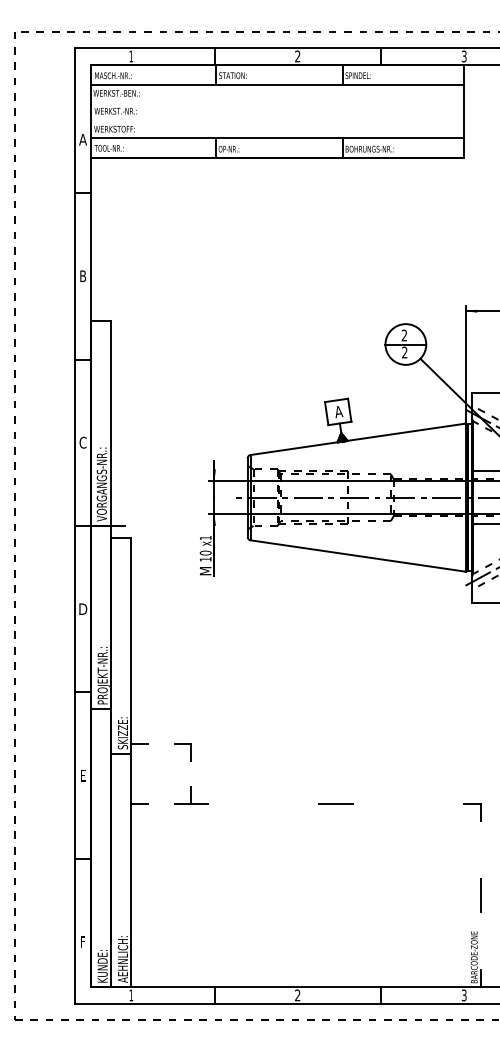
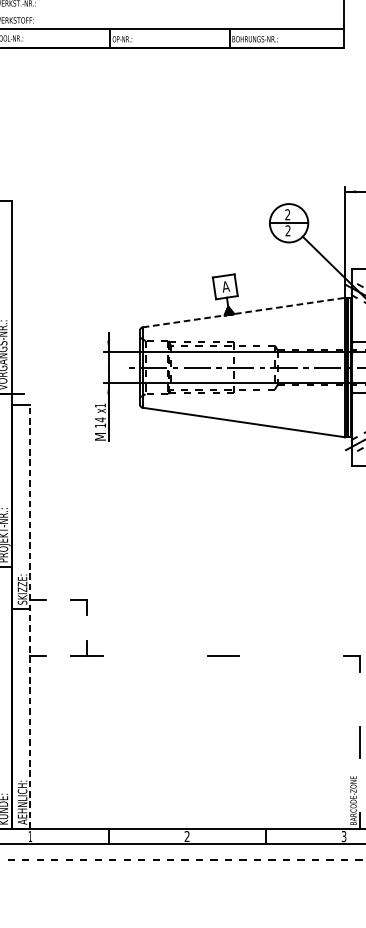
line: (358, 439) -> (244, 312), solid -> dashed
text: (205, 552) -> (100, 419), 10 -> 14
line: (131, 762) -> (30, 617), solid -> dashed

